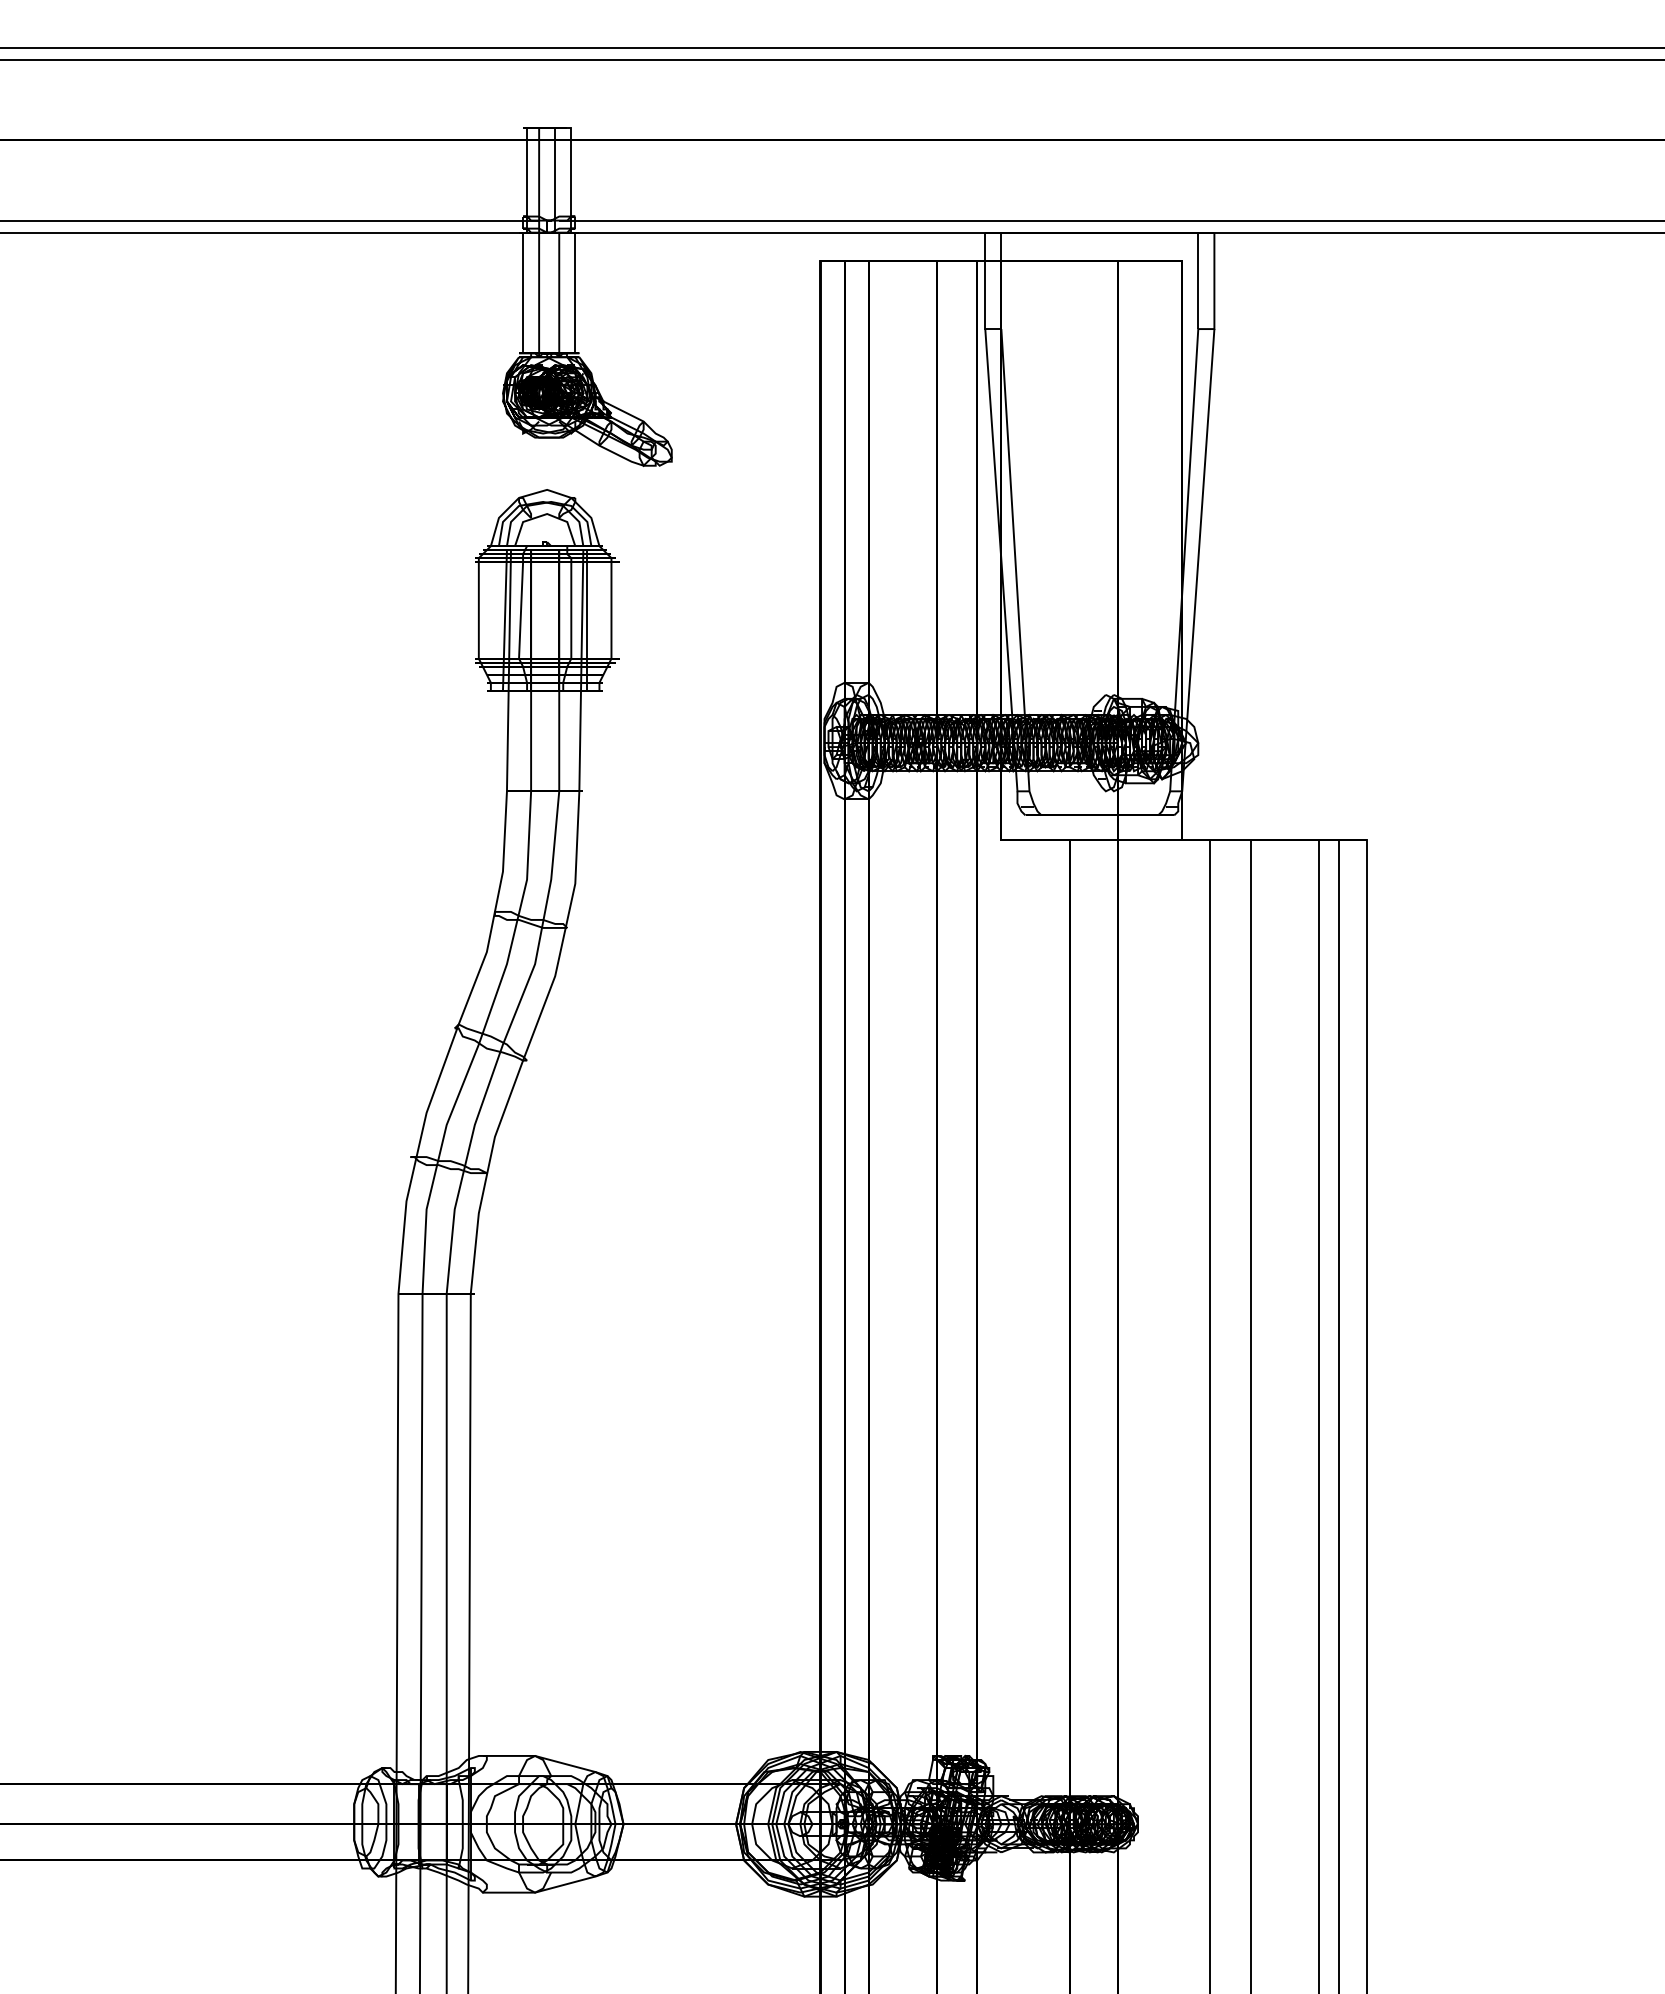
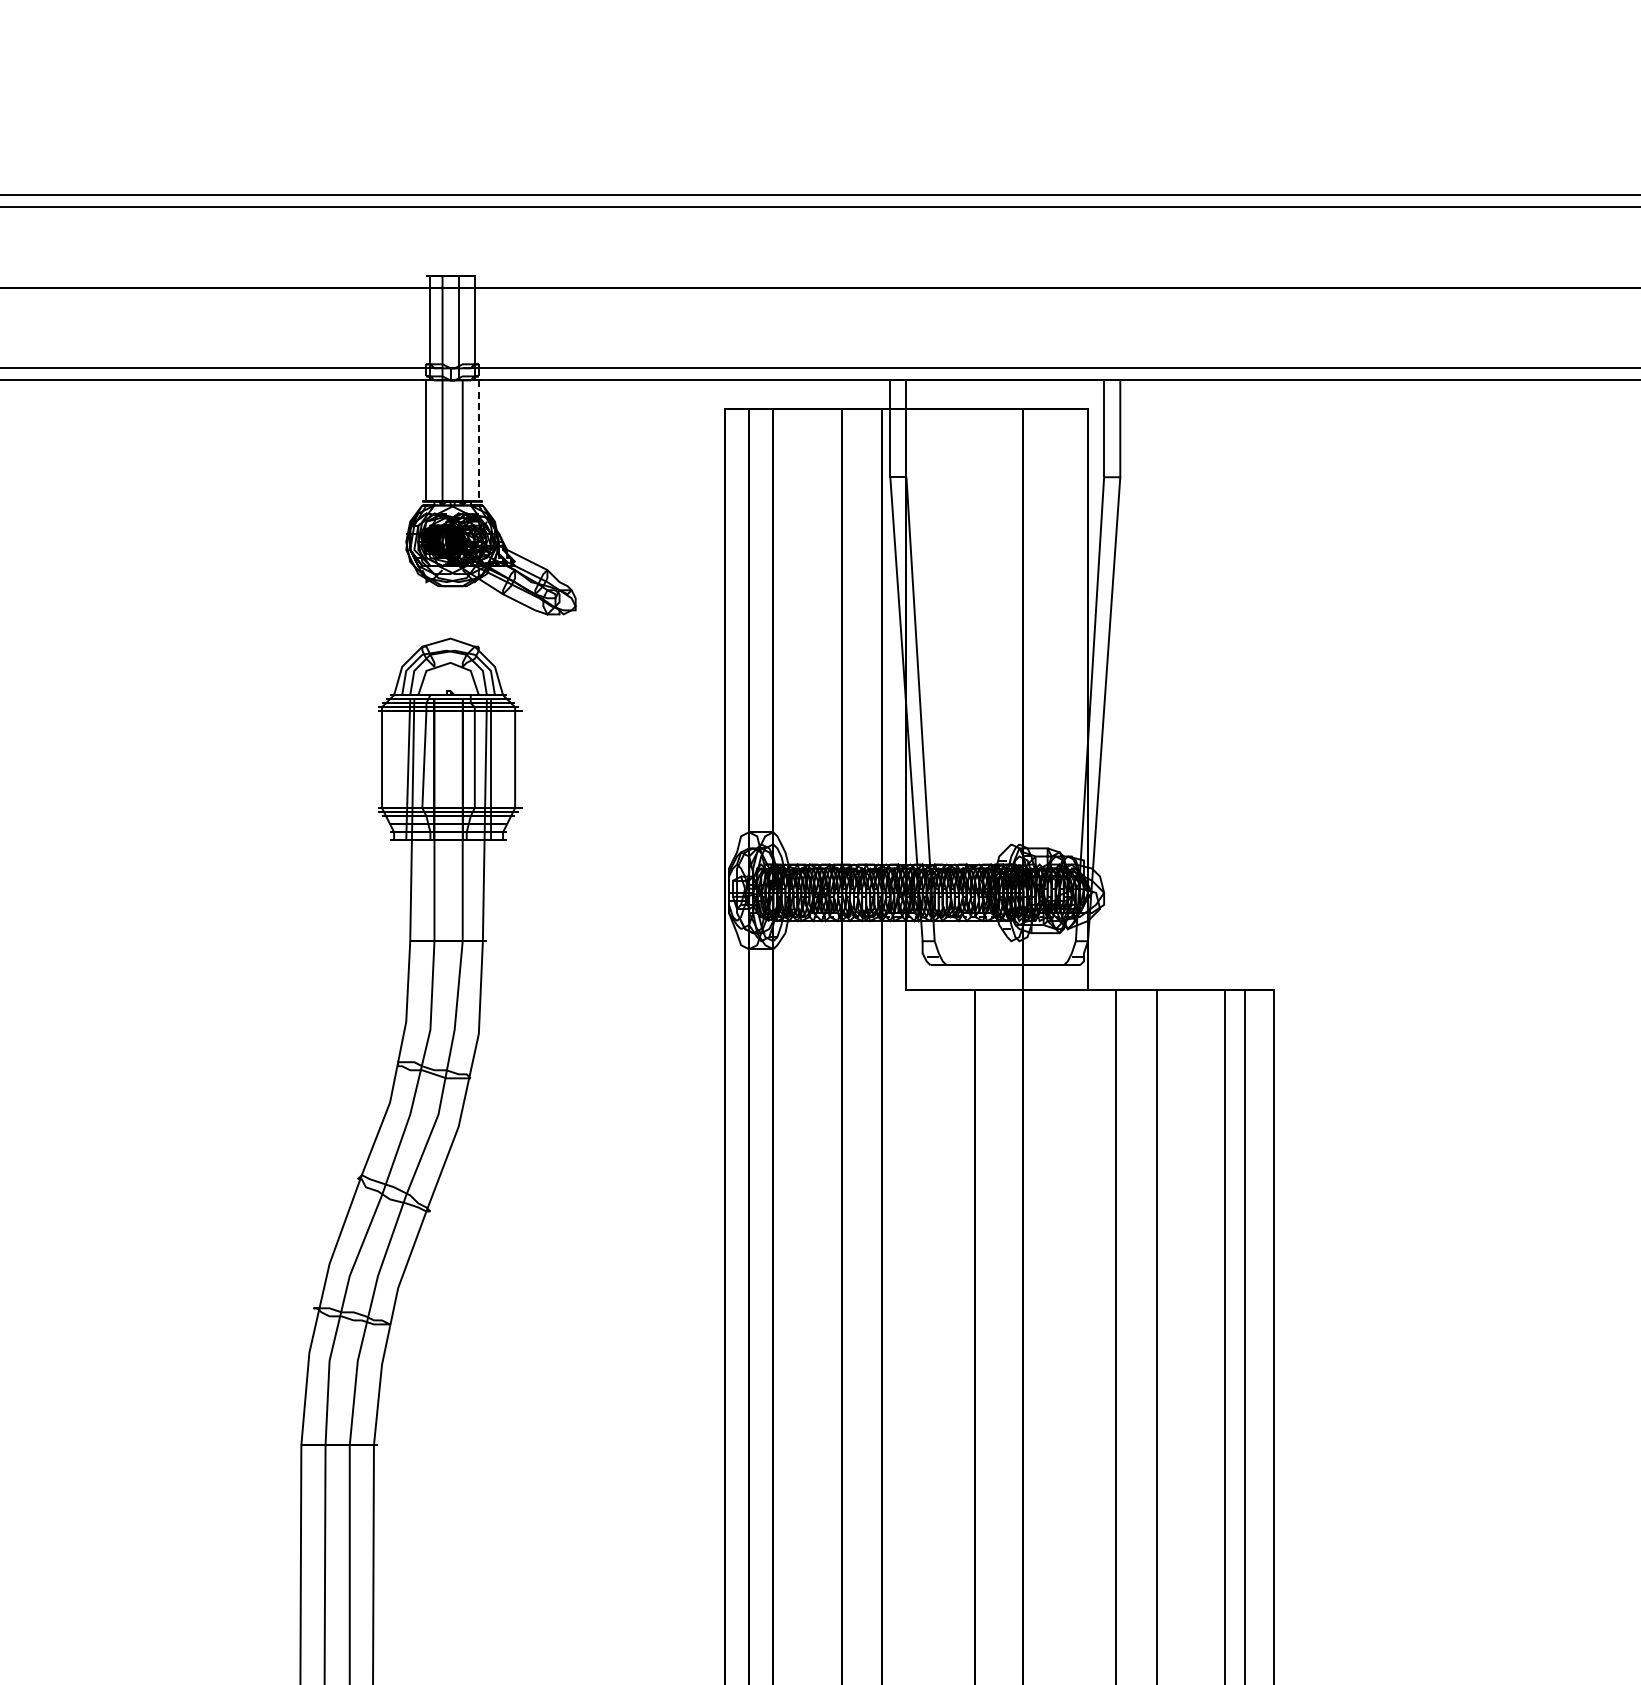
line: (575, 293) -> (479, 441), solid -> dashed

